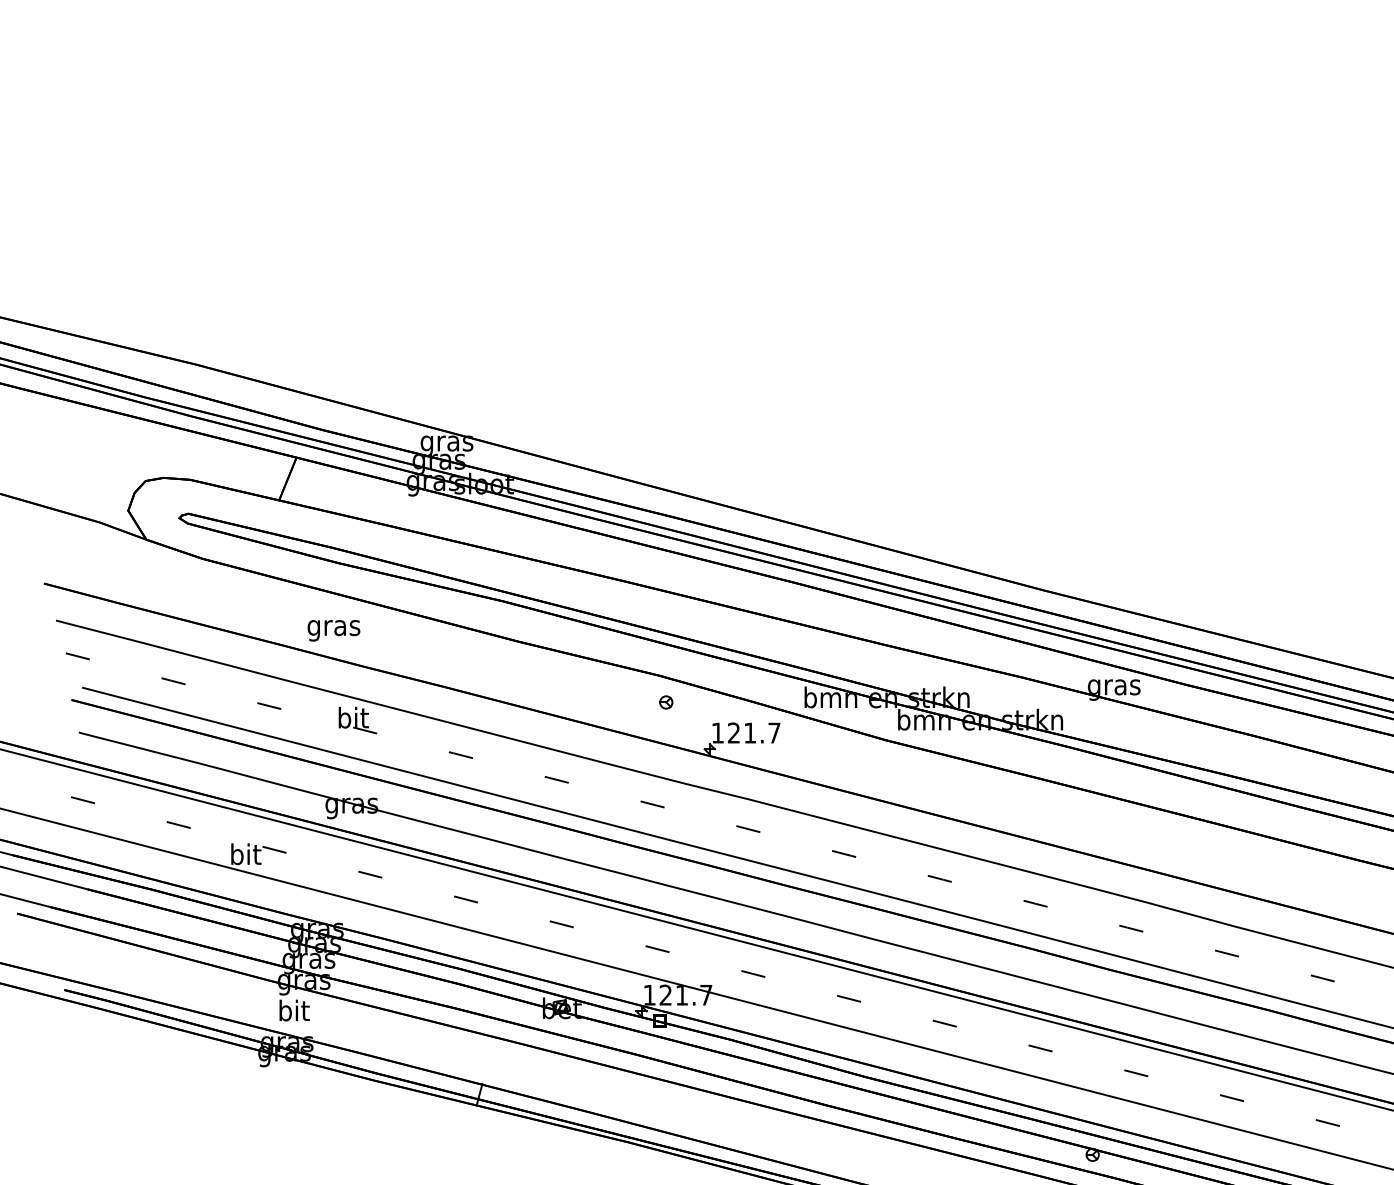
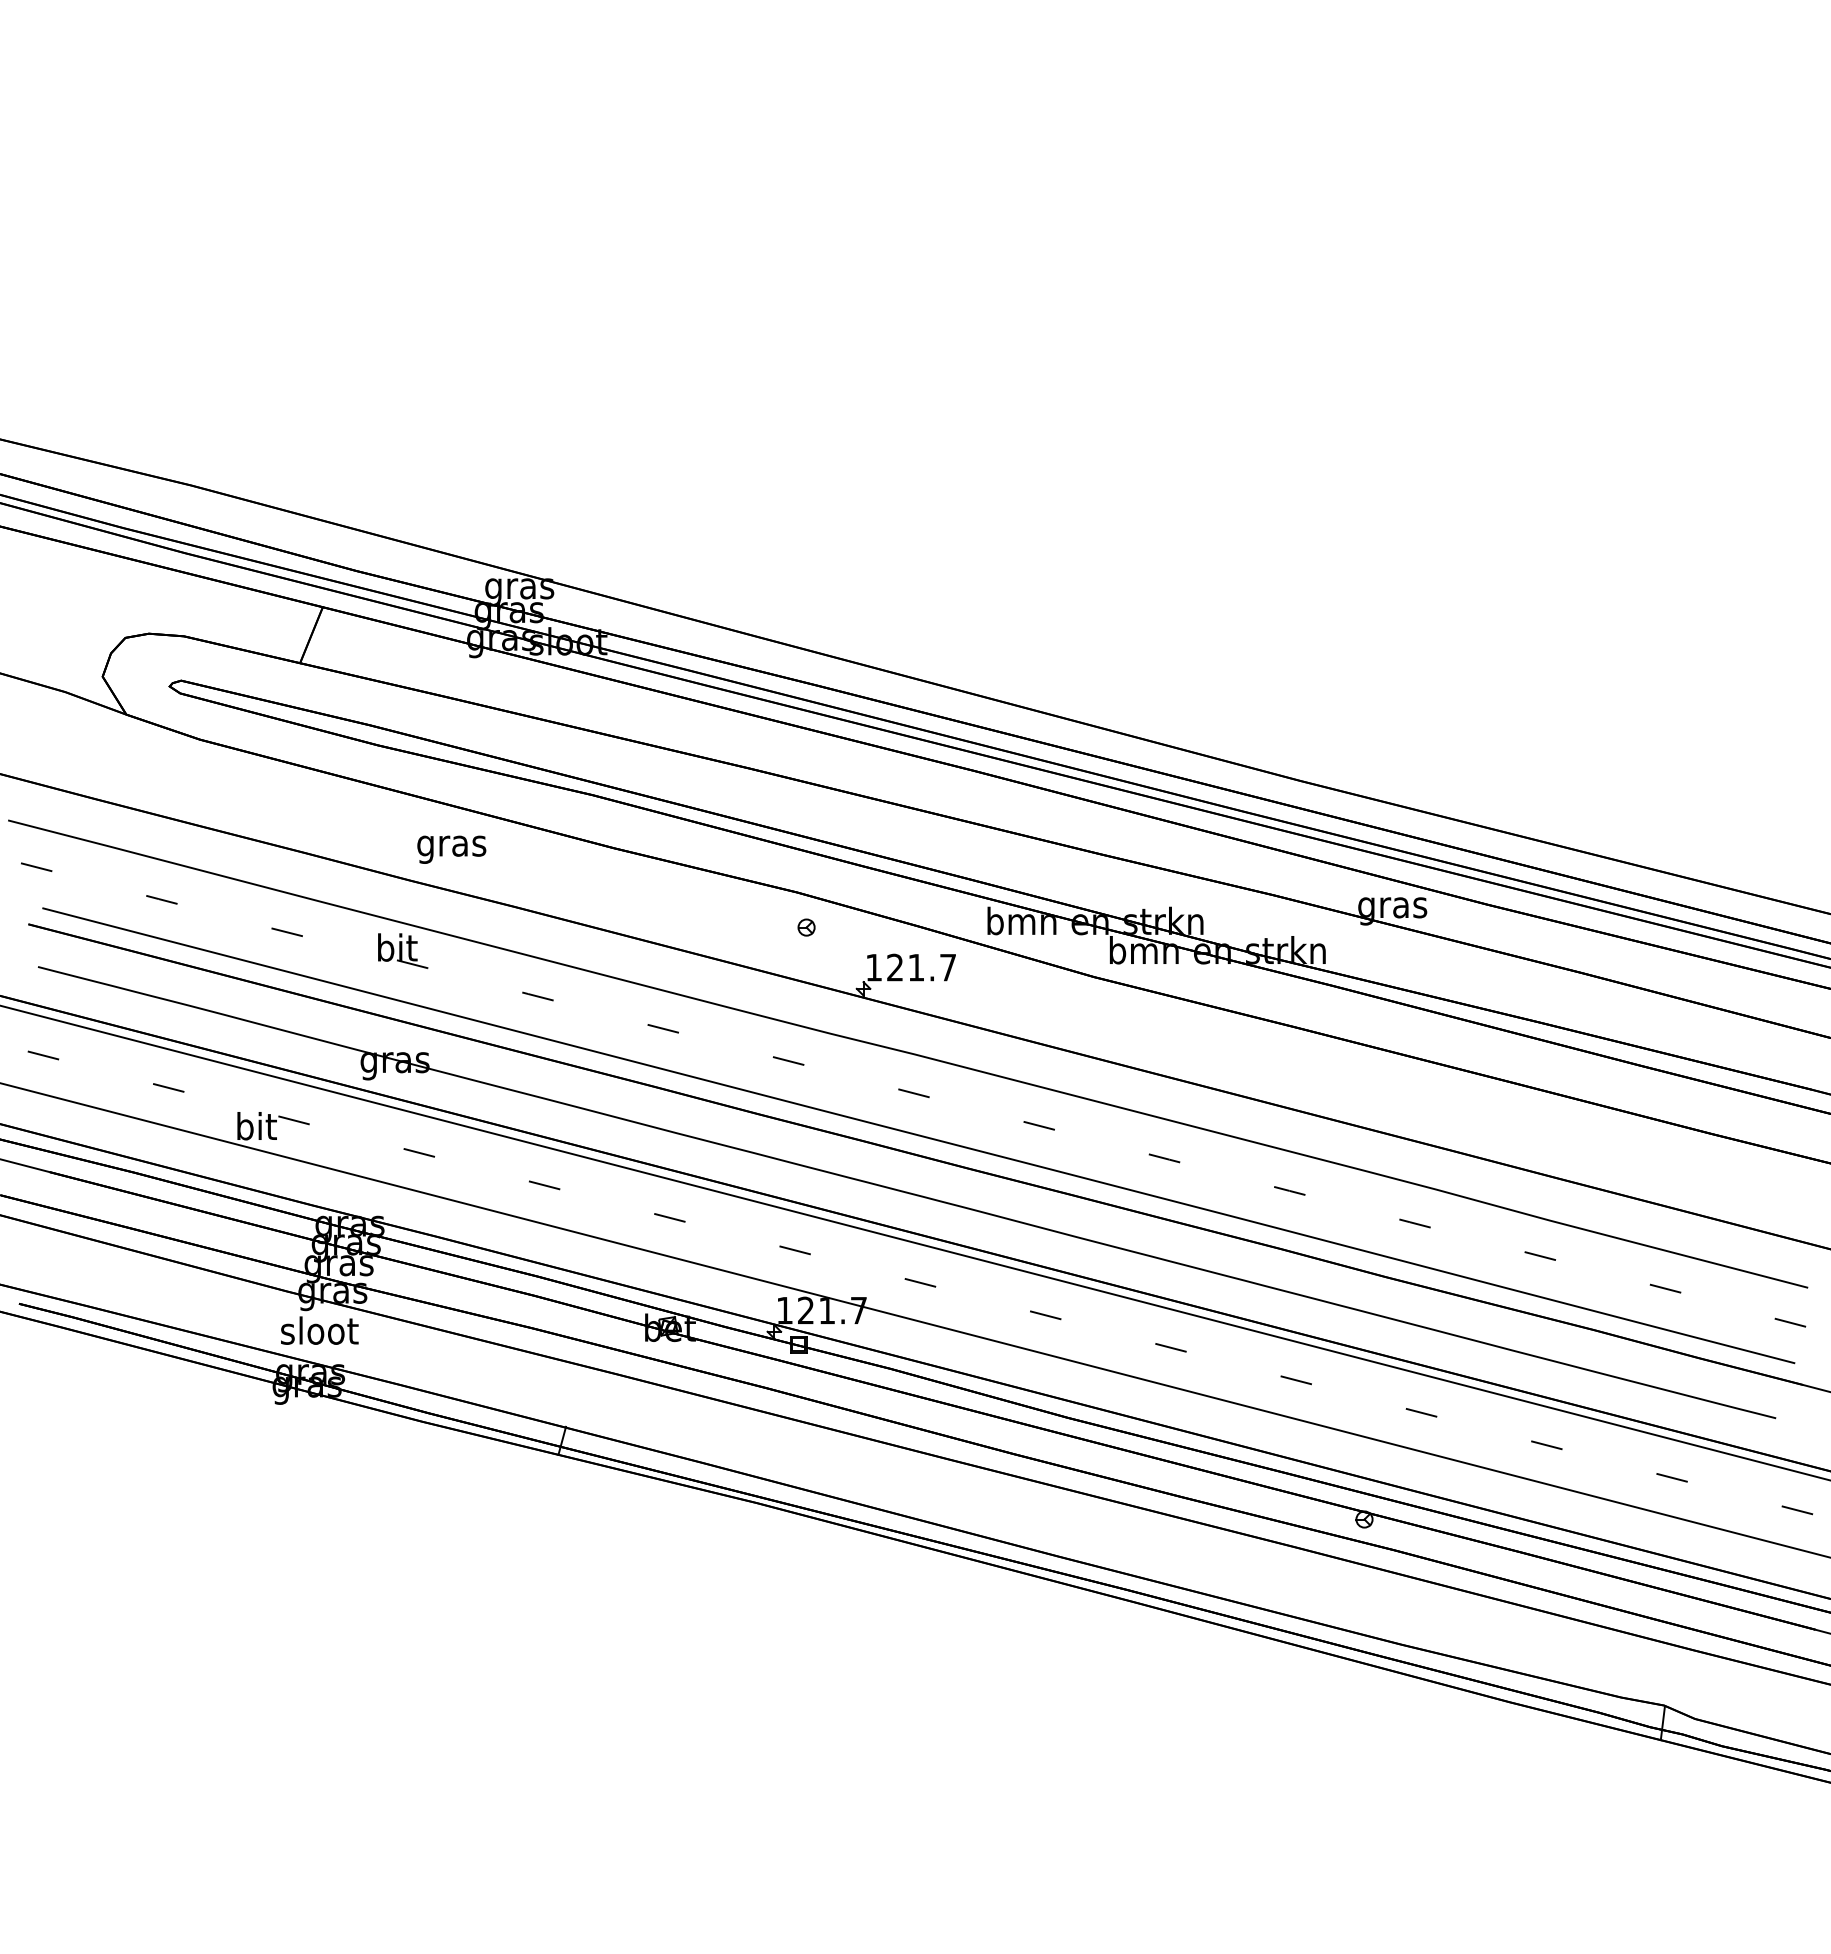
text: (333, 630) -> (451, 849), moved
text: (293, 1010) -> (319, 1330), bit -> sloot

